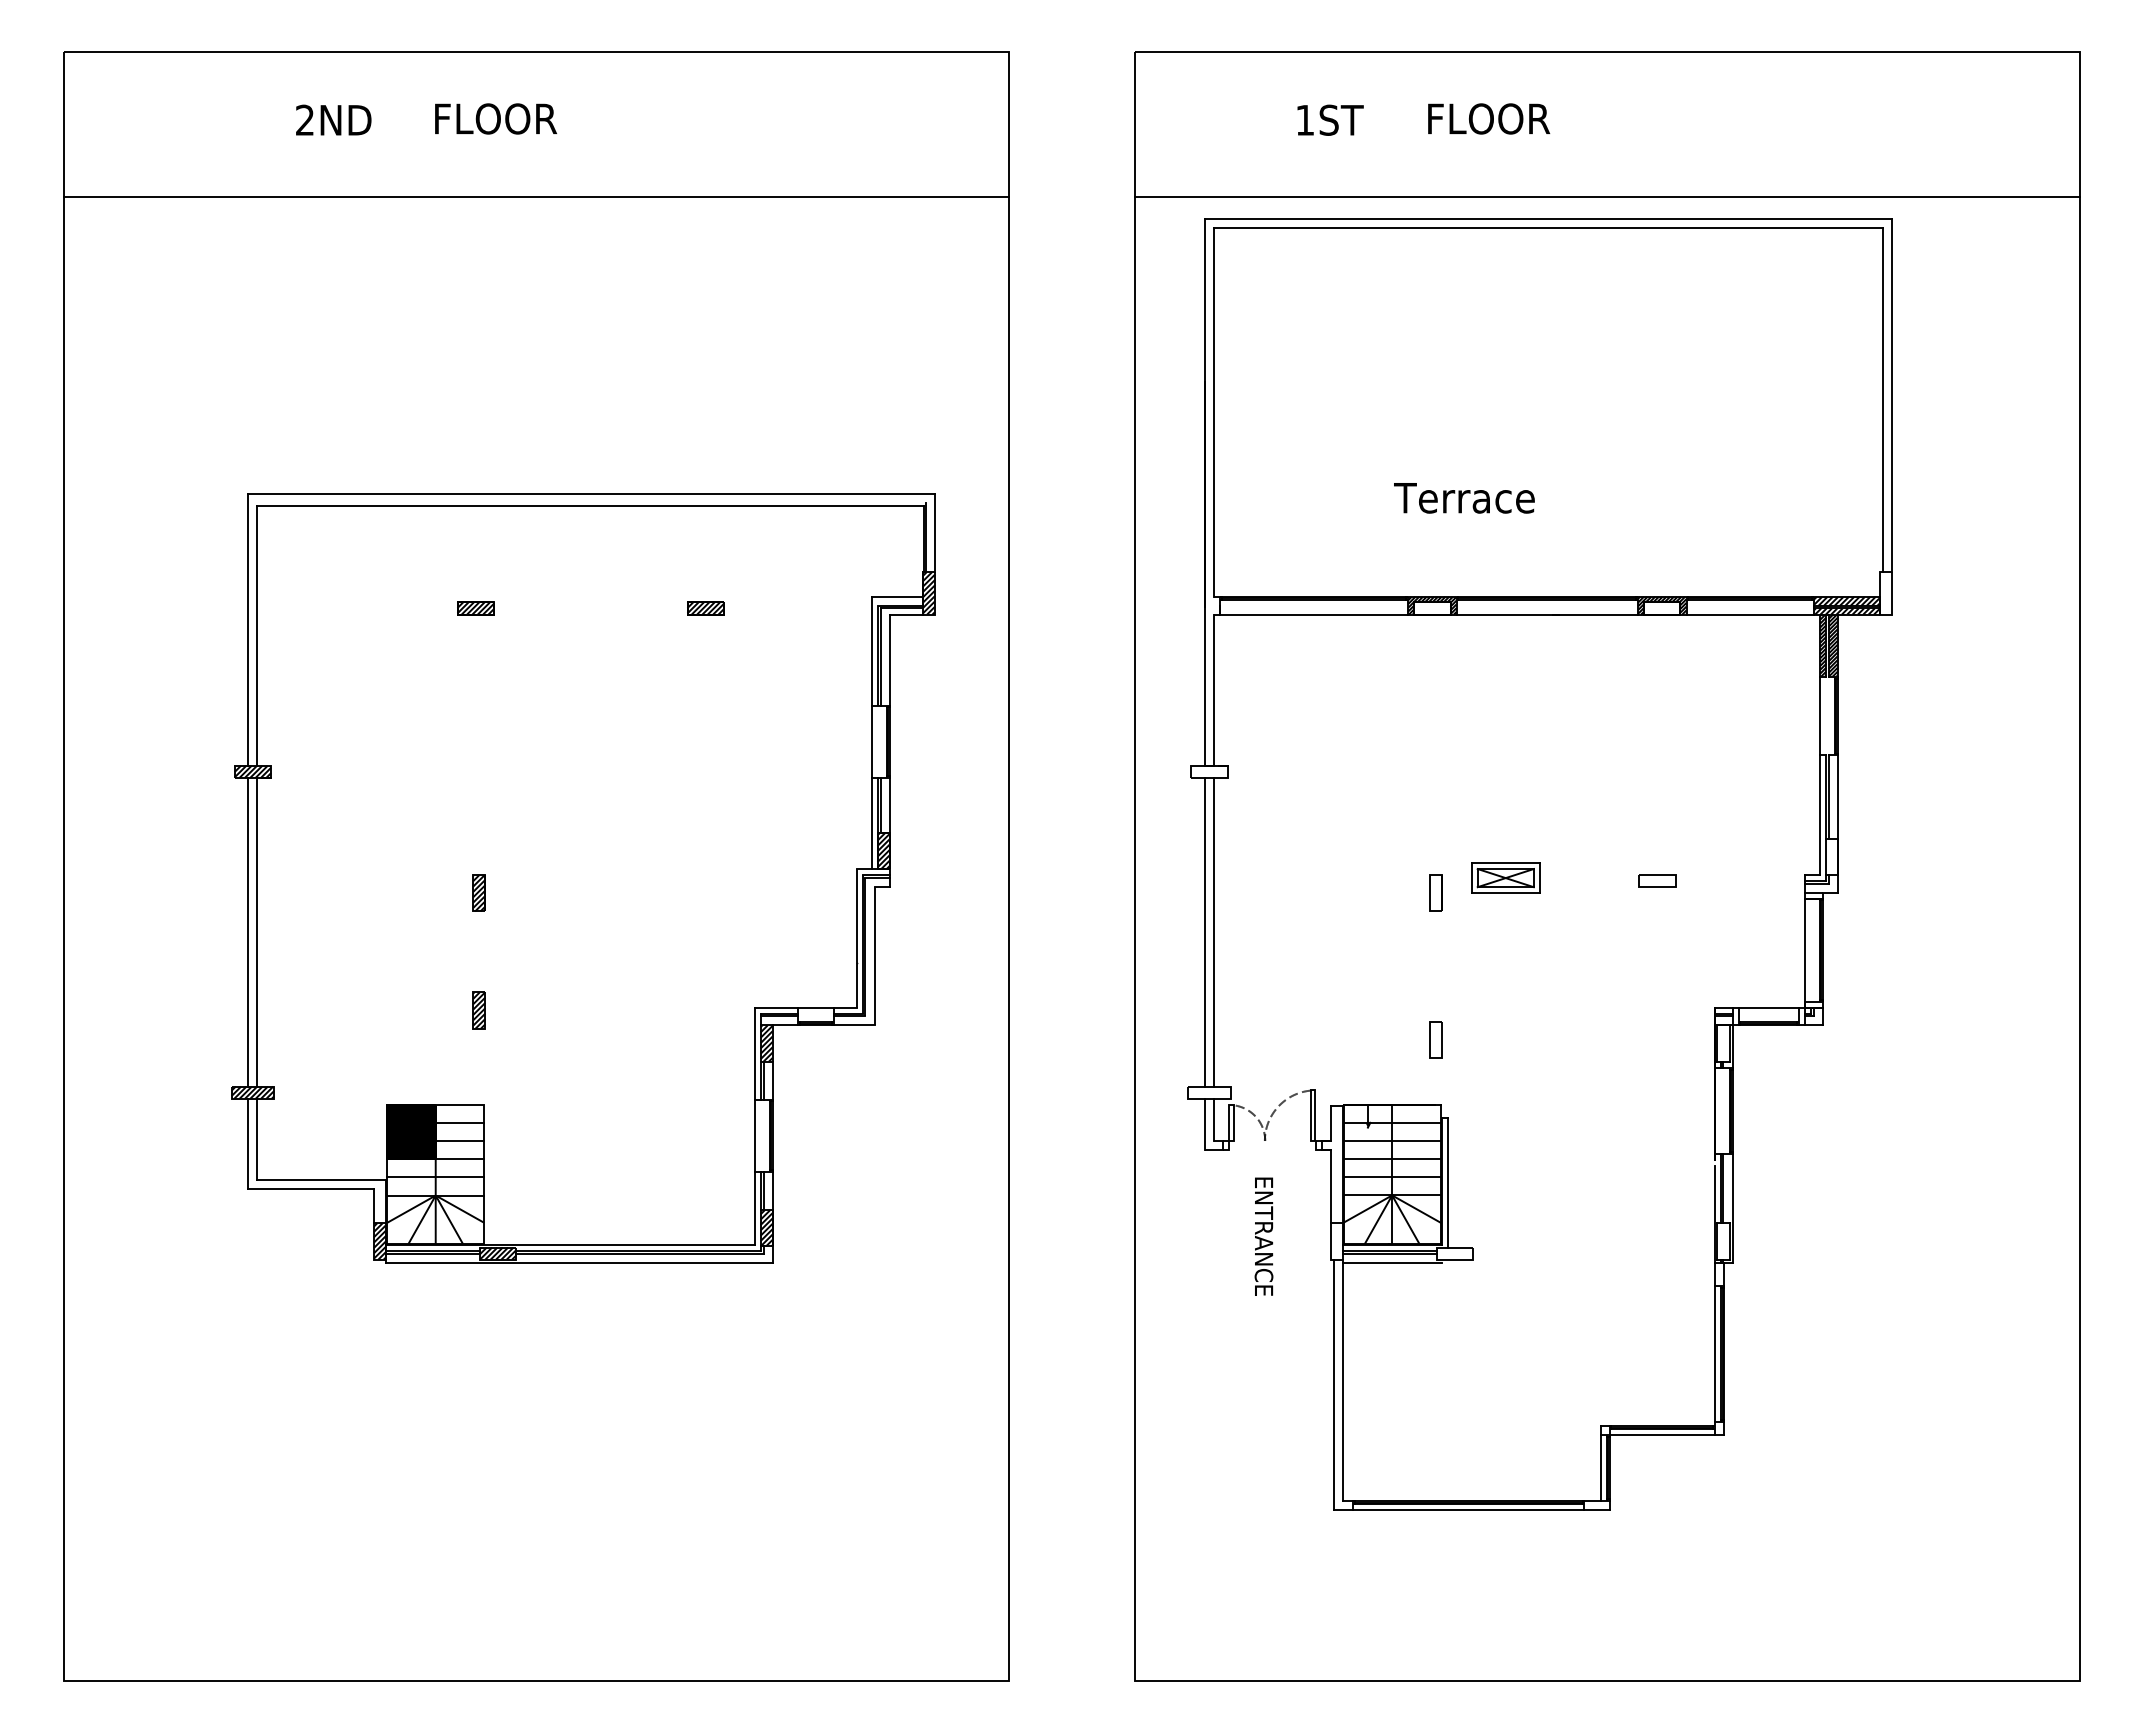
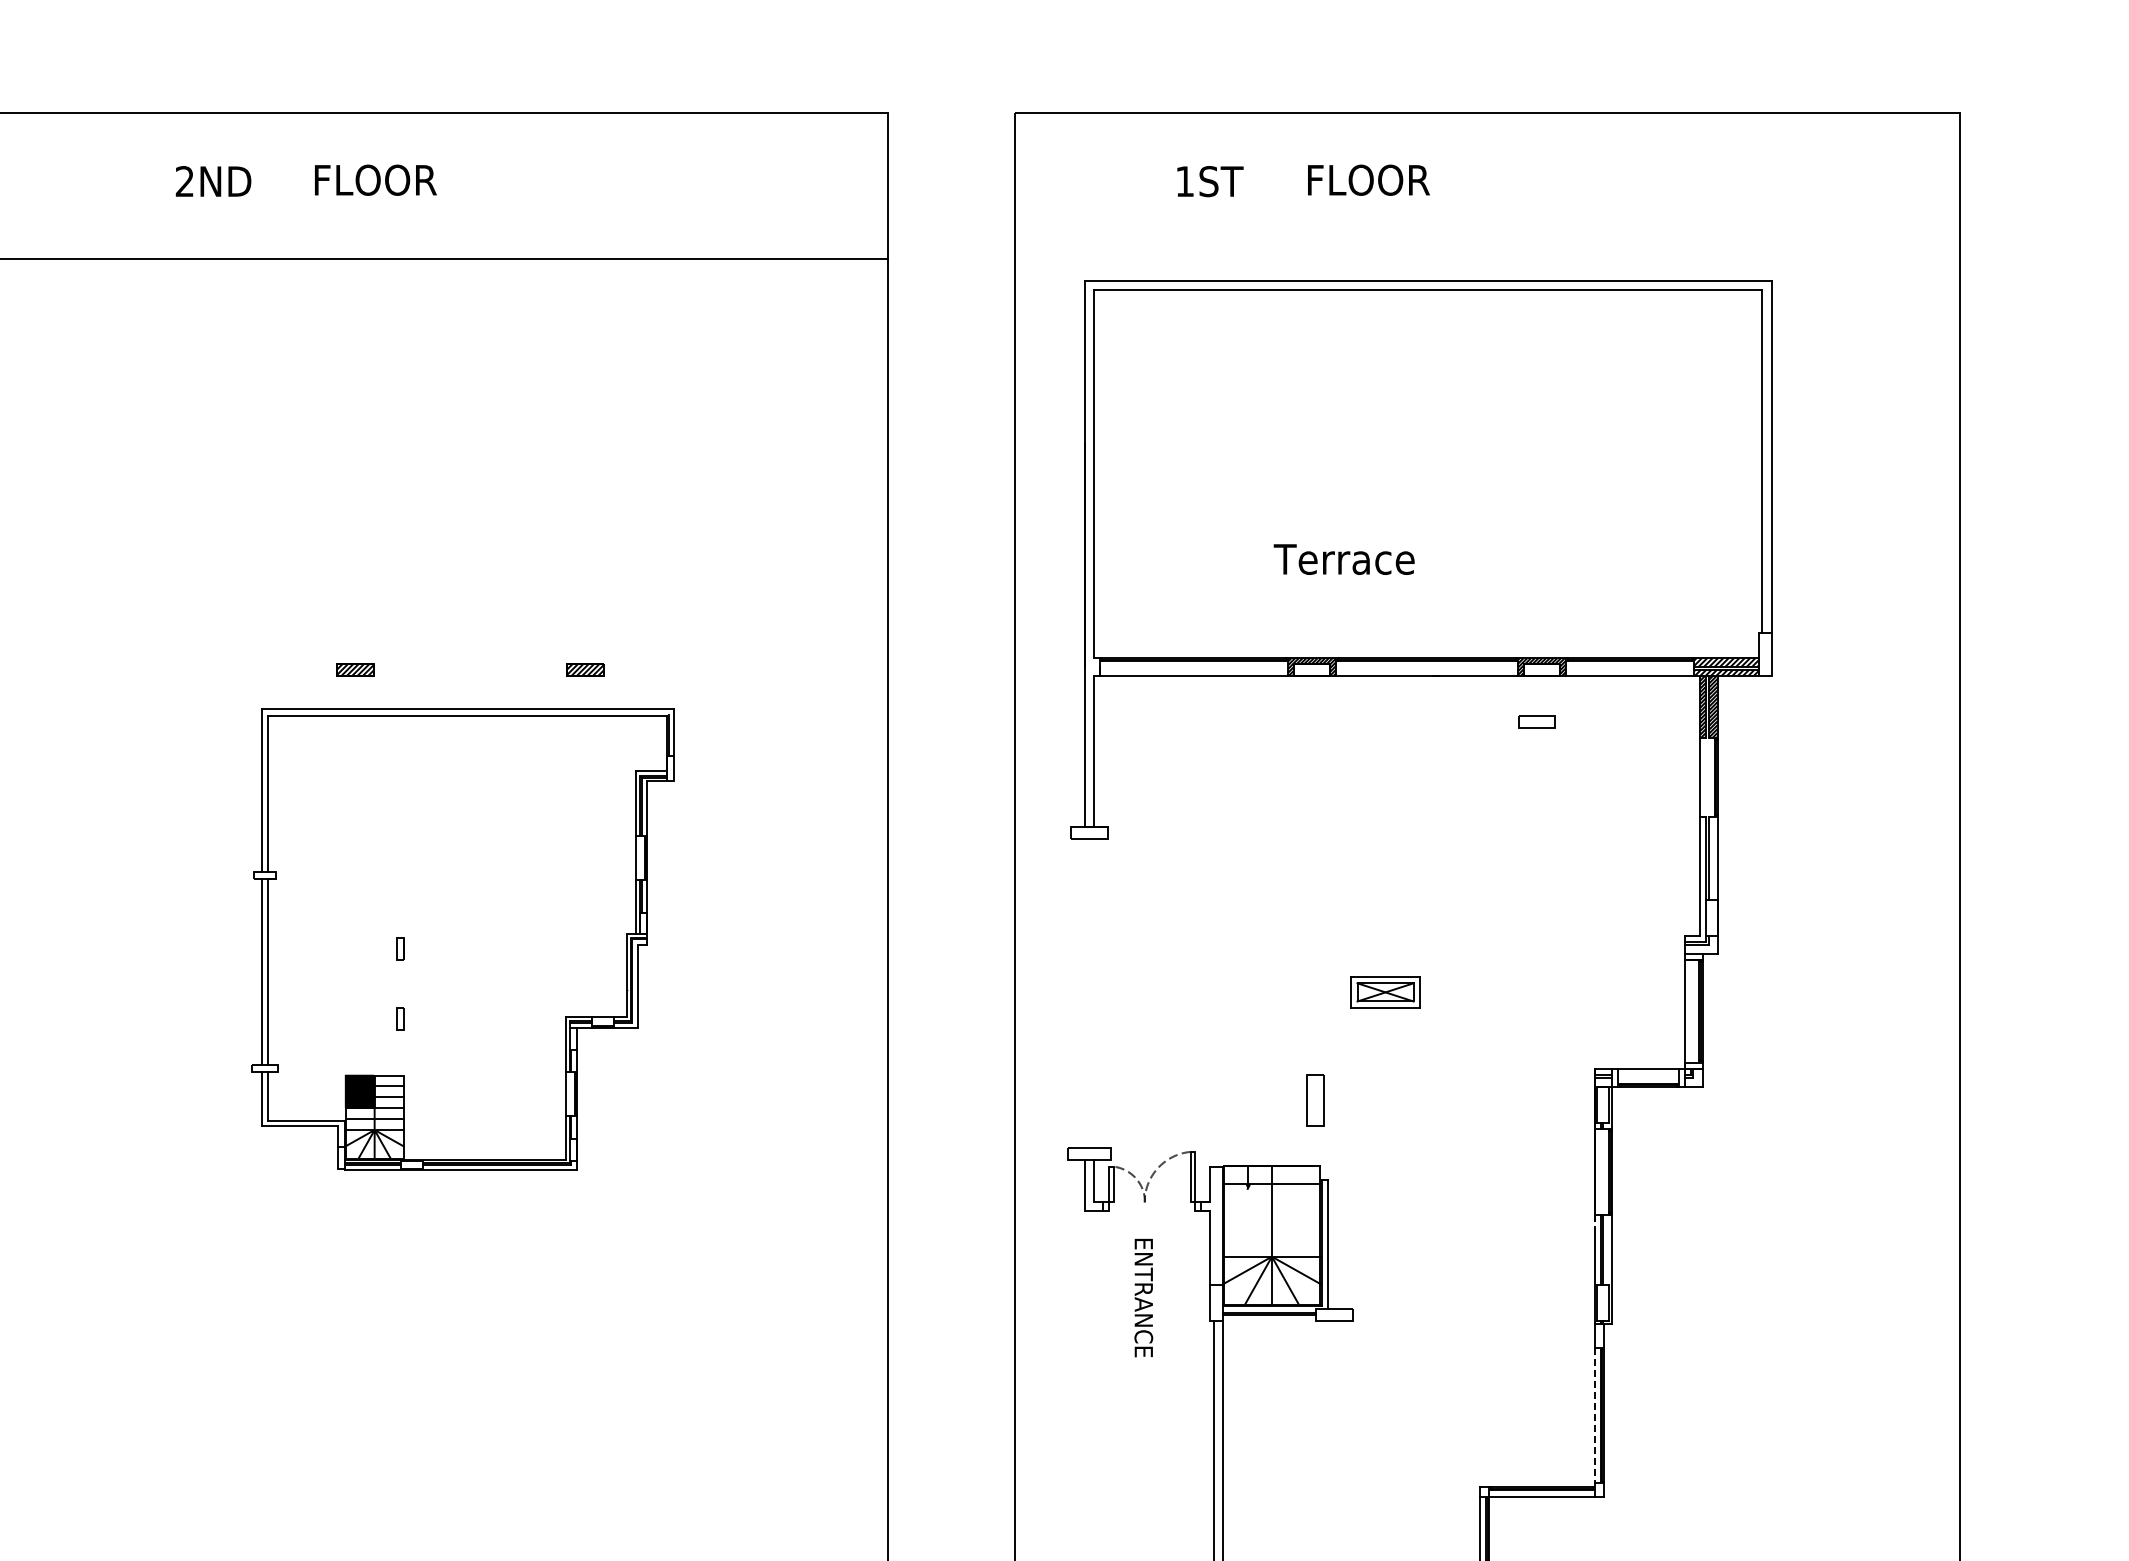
line: (1607, 197) -> (1487, 258), removed
part: (1505, 877) -> (1385, 991), moved
part: (583, 878) -> (463, 939), size x0.6
part: (1657, 880) -> (1537, 721), moved
curve: (1430, 892) -> (1310, 953), removed
line: (1205, 931) -> (1085, 992), removed
line: (1214, 931) -> (1094, 992), removed
part: (1435, 1039) -> (1315, 1100), size x1.4
line: (1391, 1140) -> (1271, 1201), removed
line: (1391, 1159) -> (1271, 1220), removed
line: (1391, 1177) -> (1271, 1238), removed
line: (1392, 1262) -> (1272, 1323), removed
line: (1714, 1354) -> (1594, 1415), solid -> dashed

